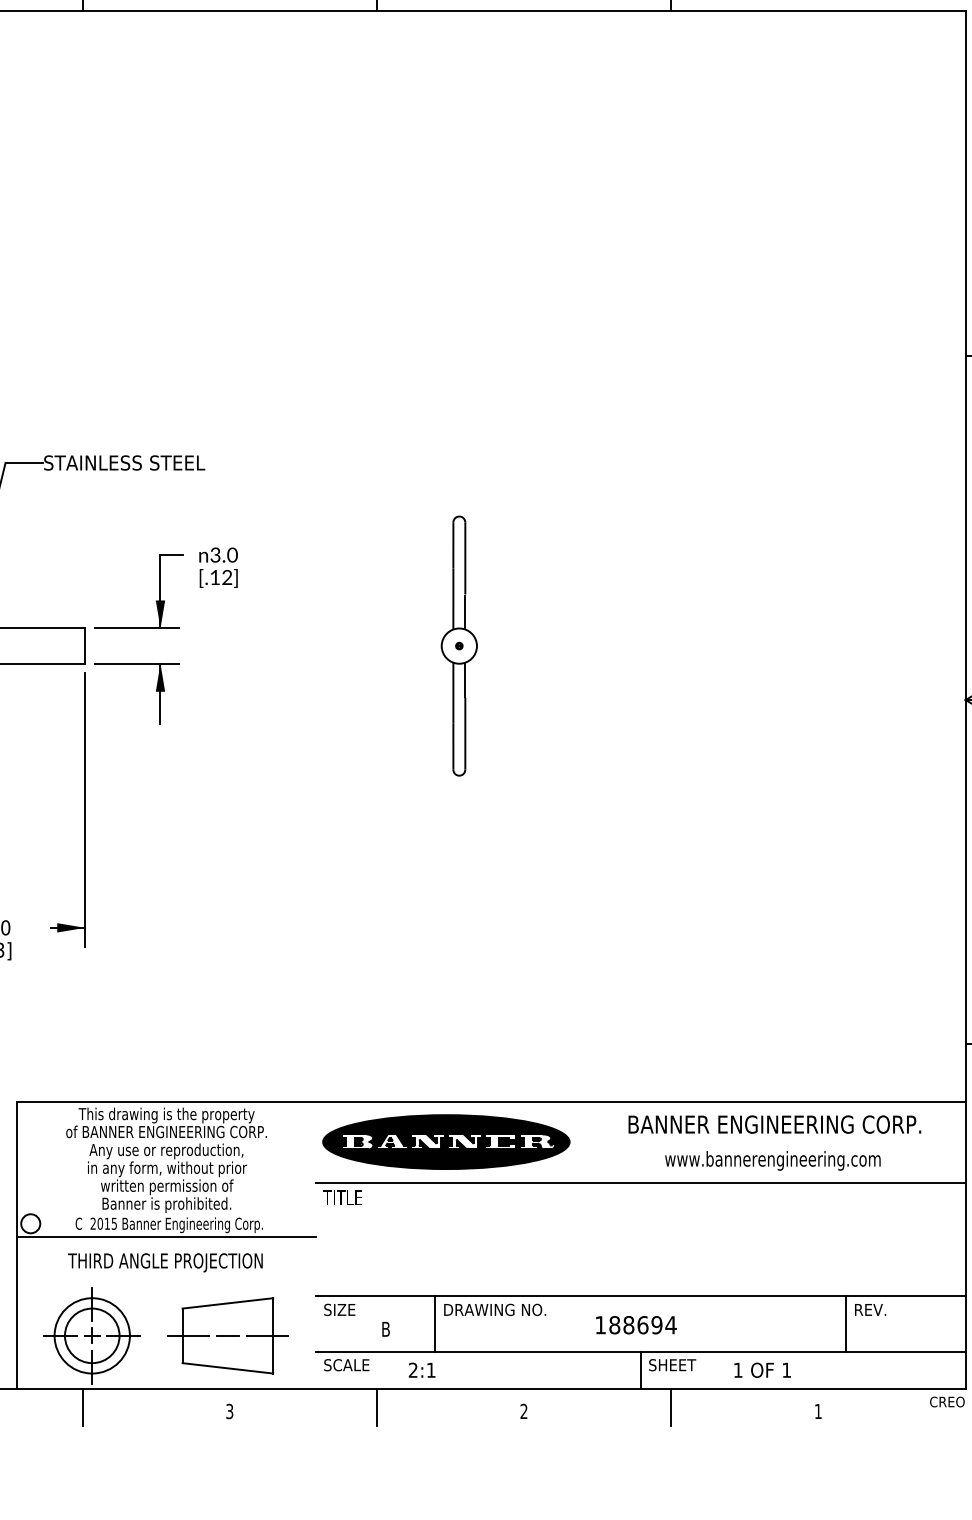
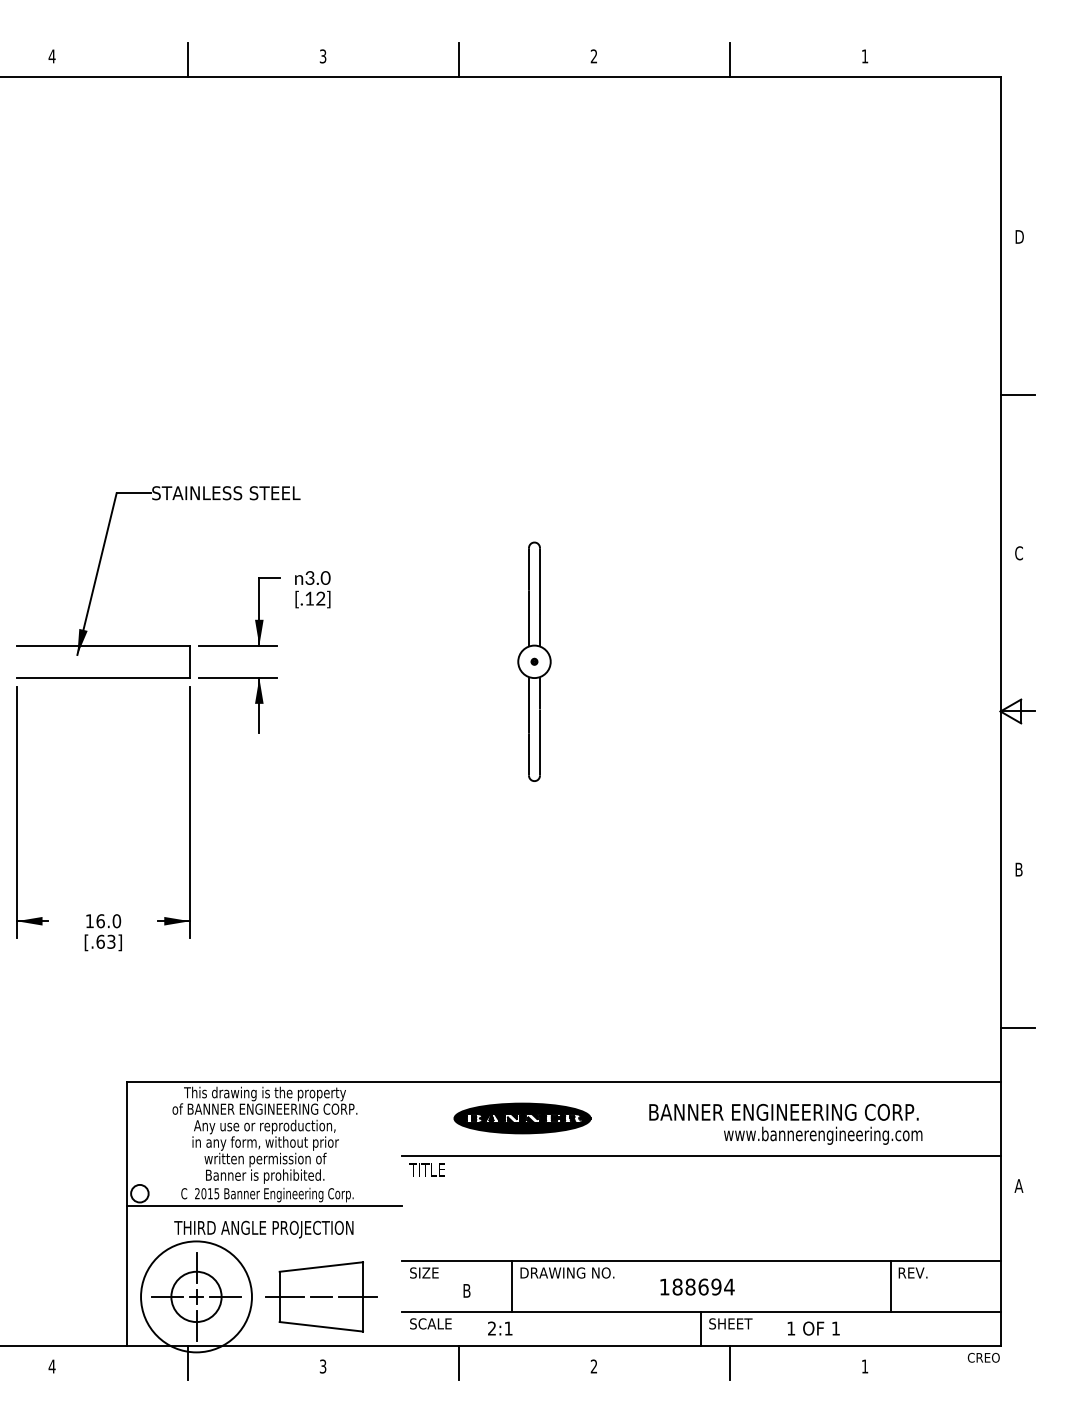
text: (774, 1123) -> (783, 1111), moved
part: (446, 1142) -> (522, 1118), size x0.6
circle: (92, 1335) -> (196, 1296), size x1.6

